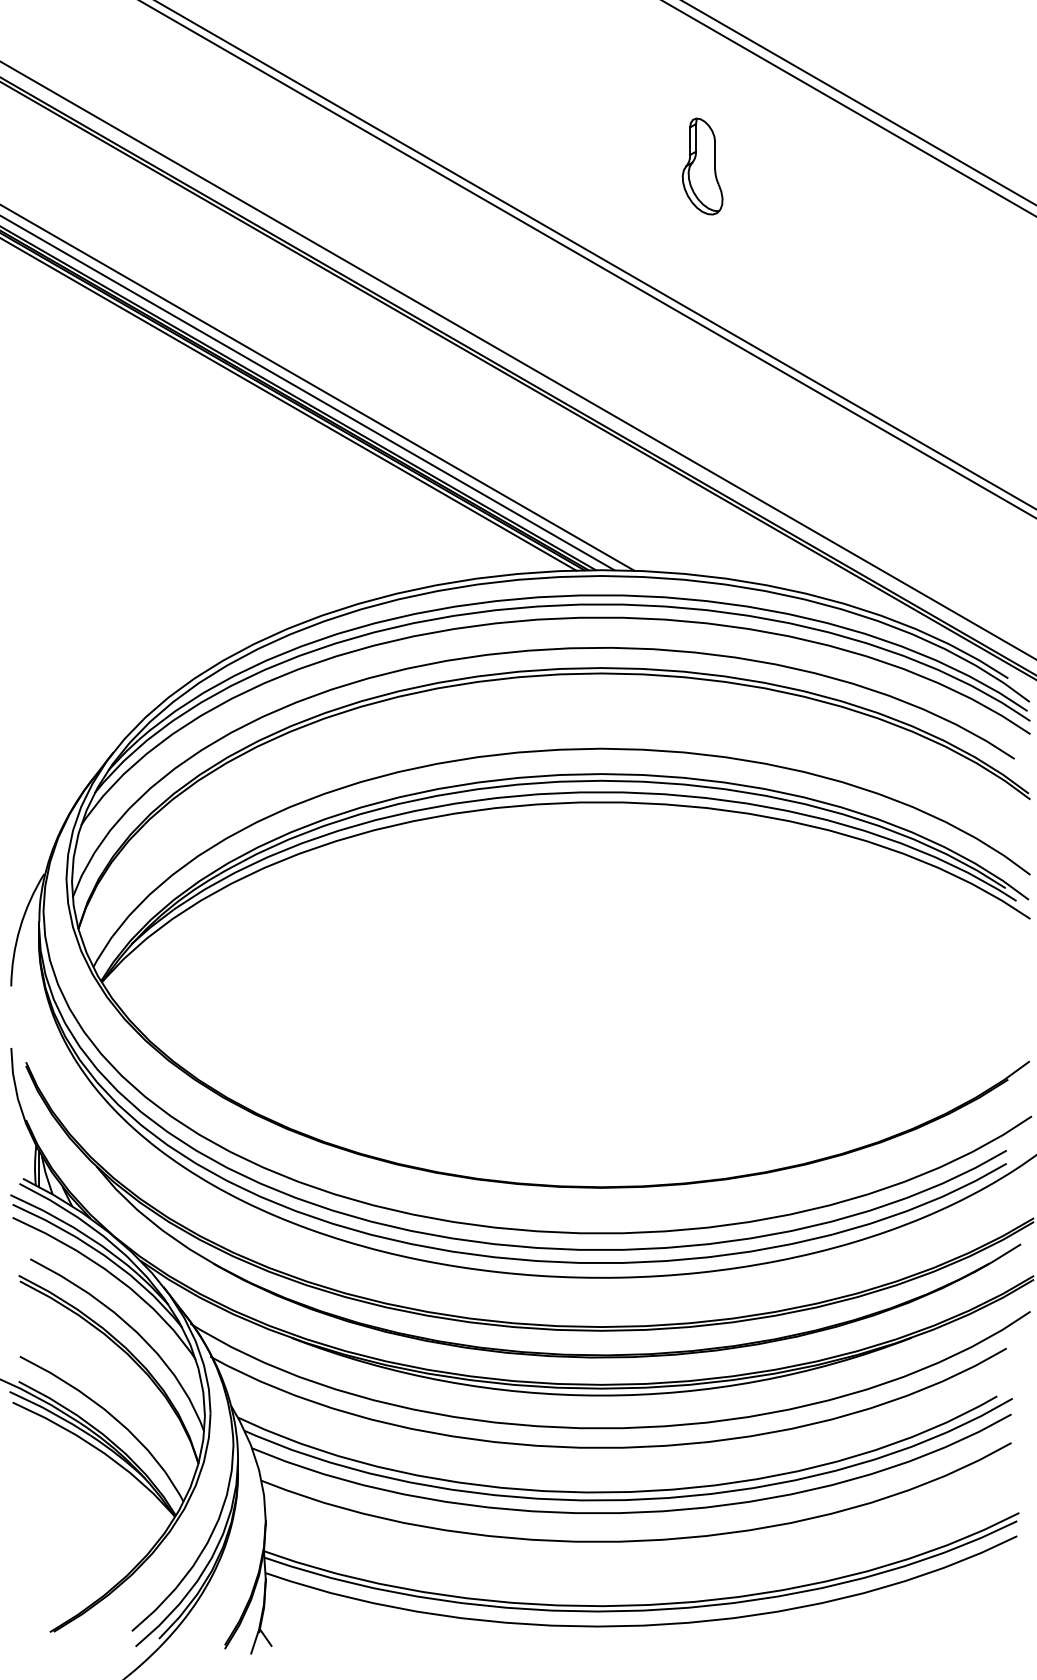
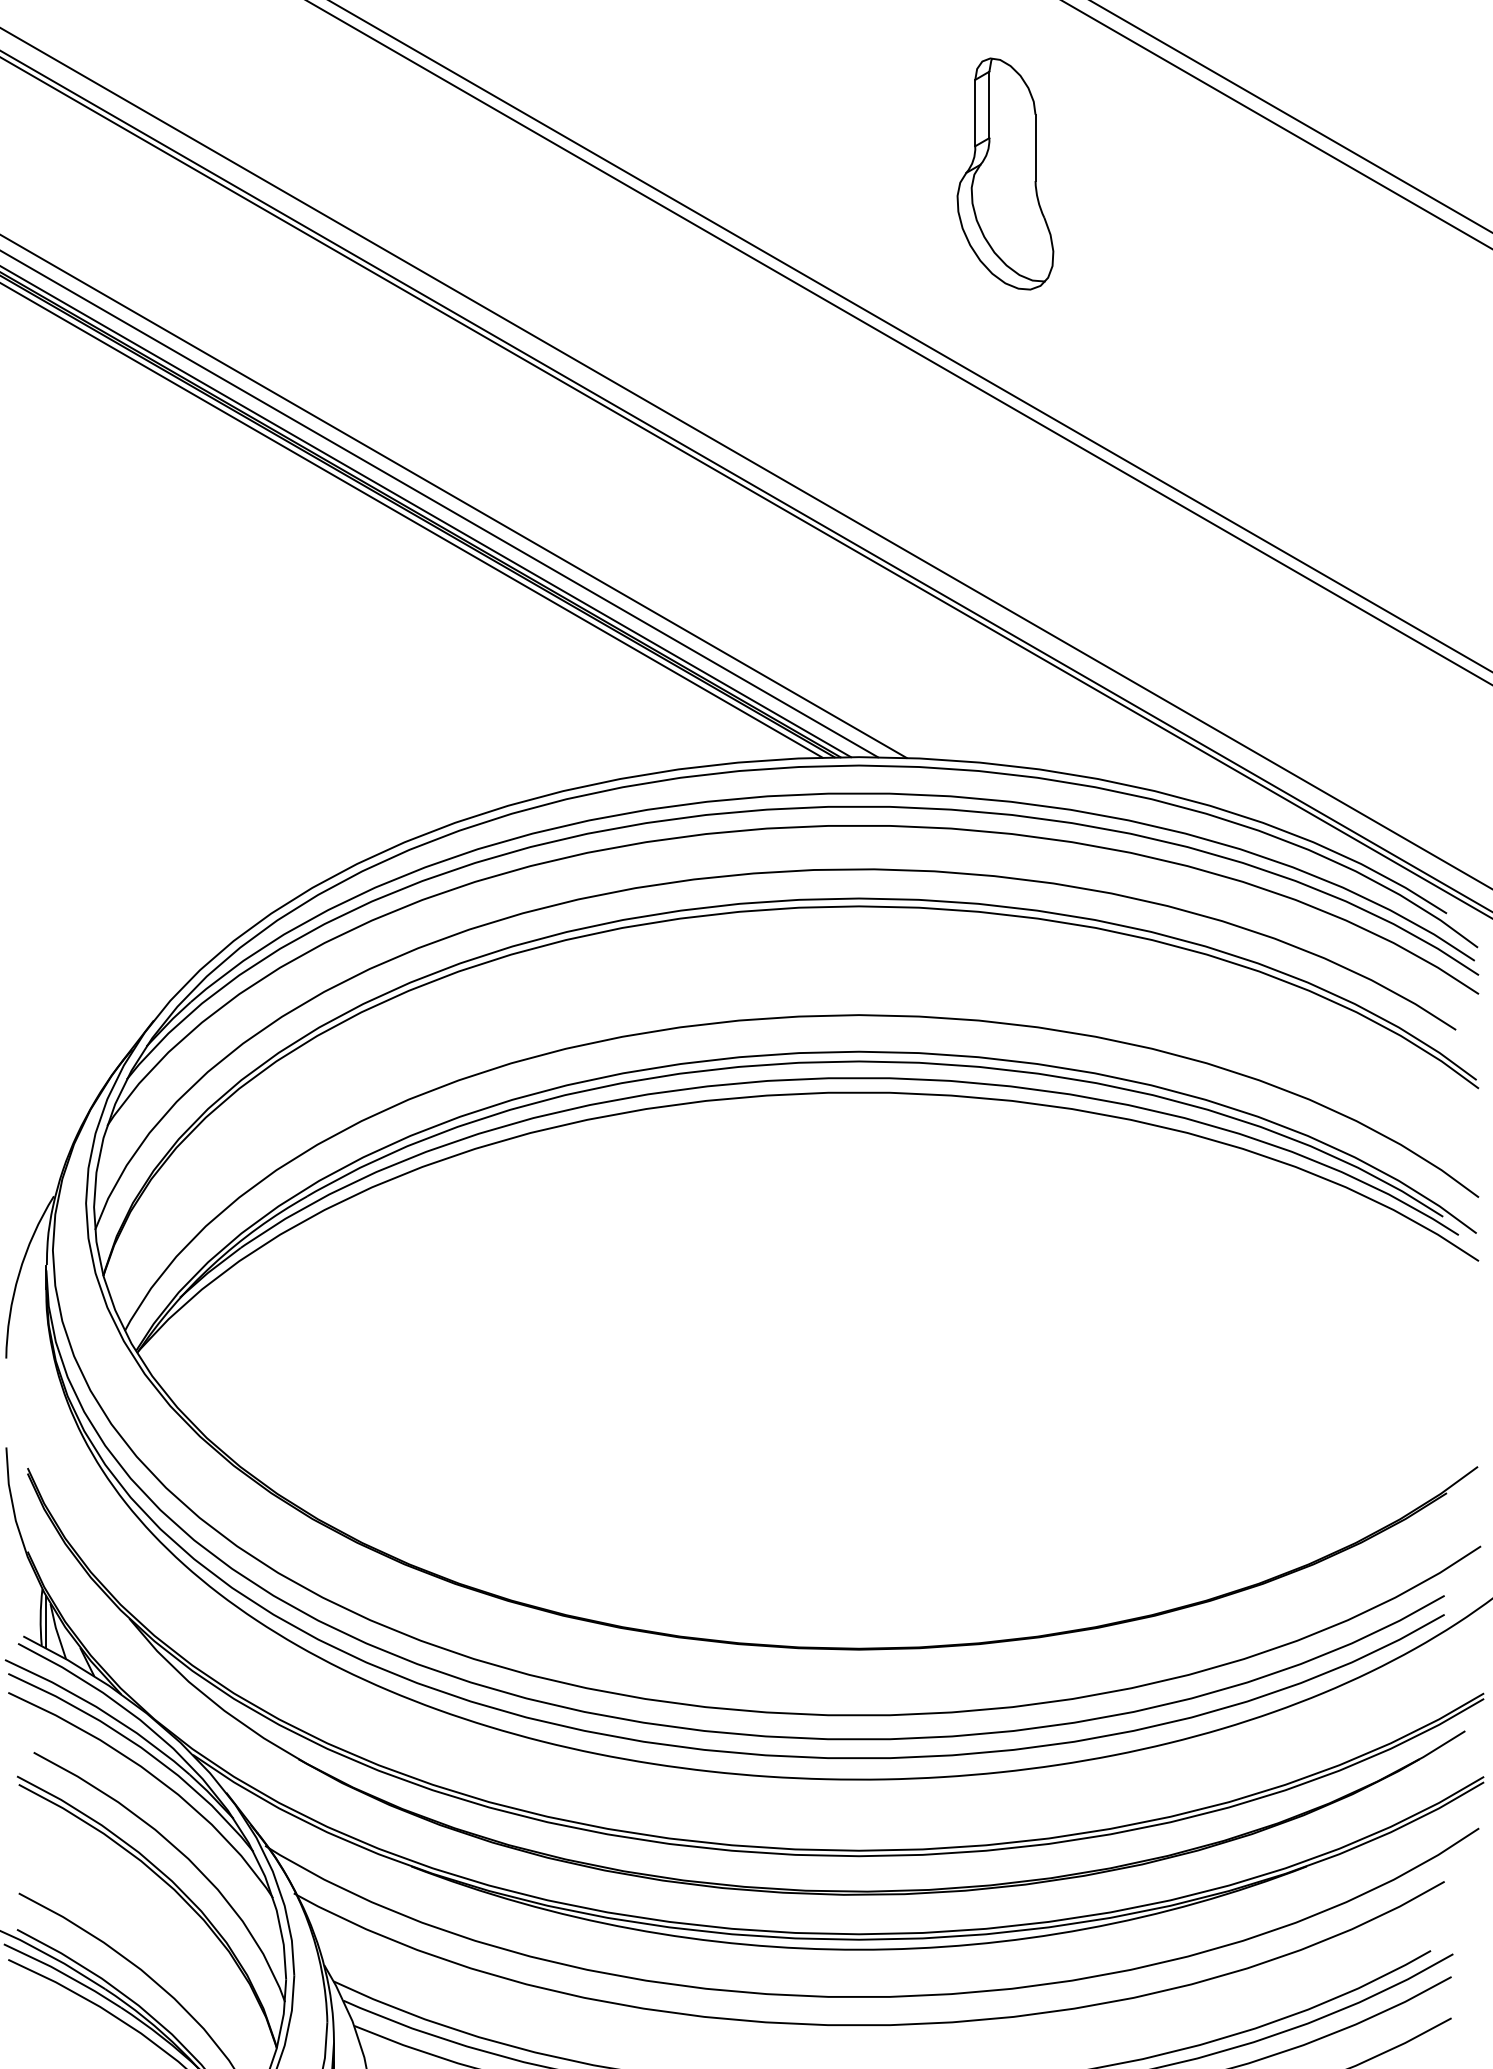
part: (702, 166) -> (1005, 173), size x1.67

